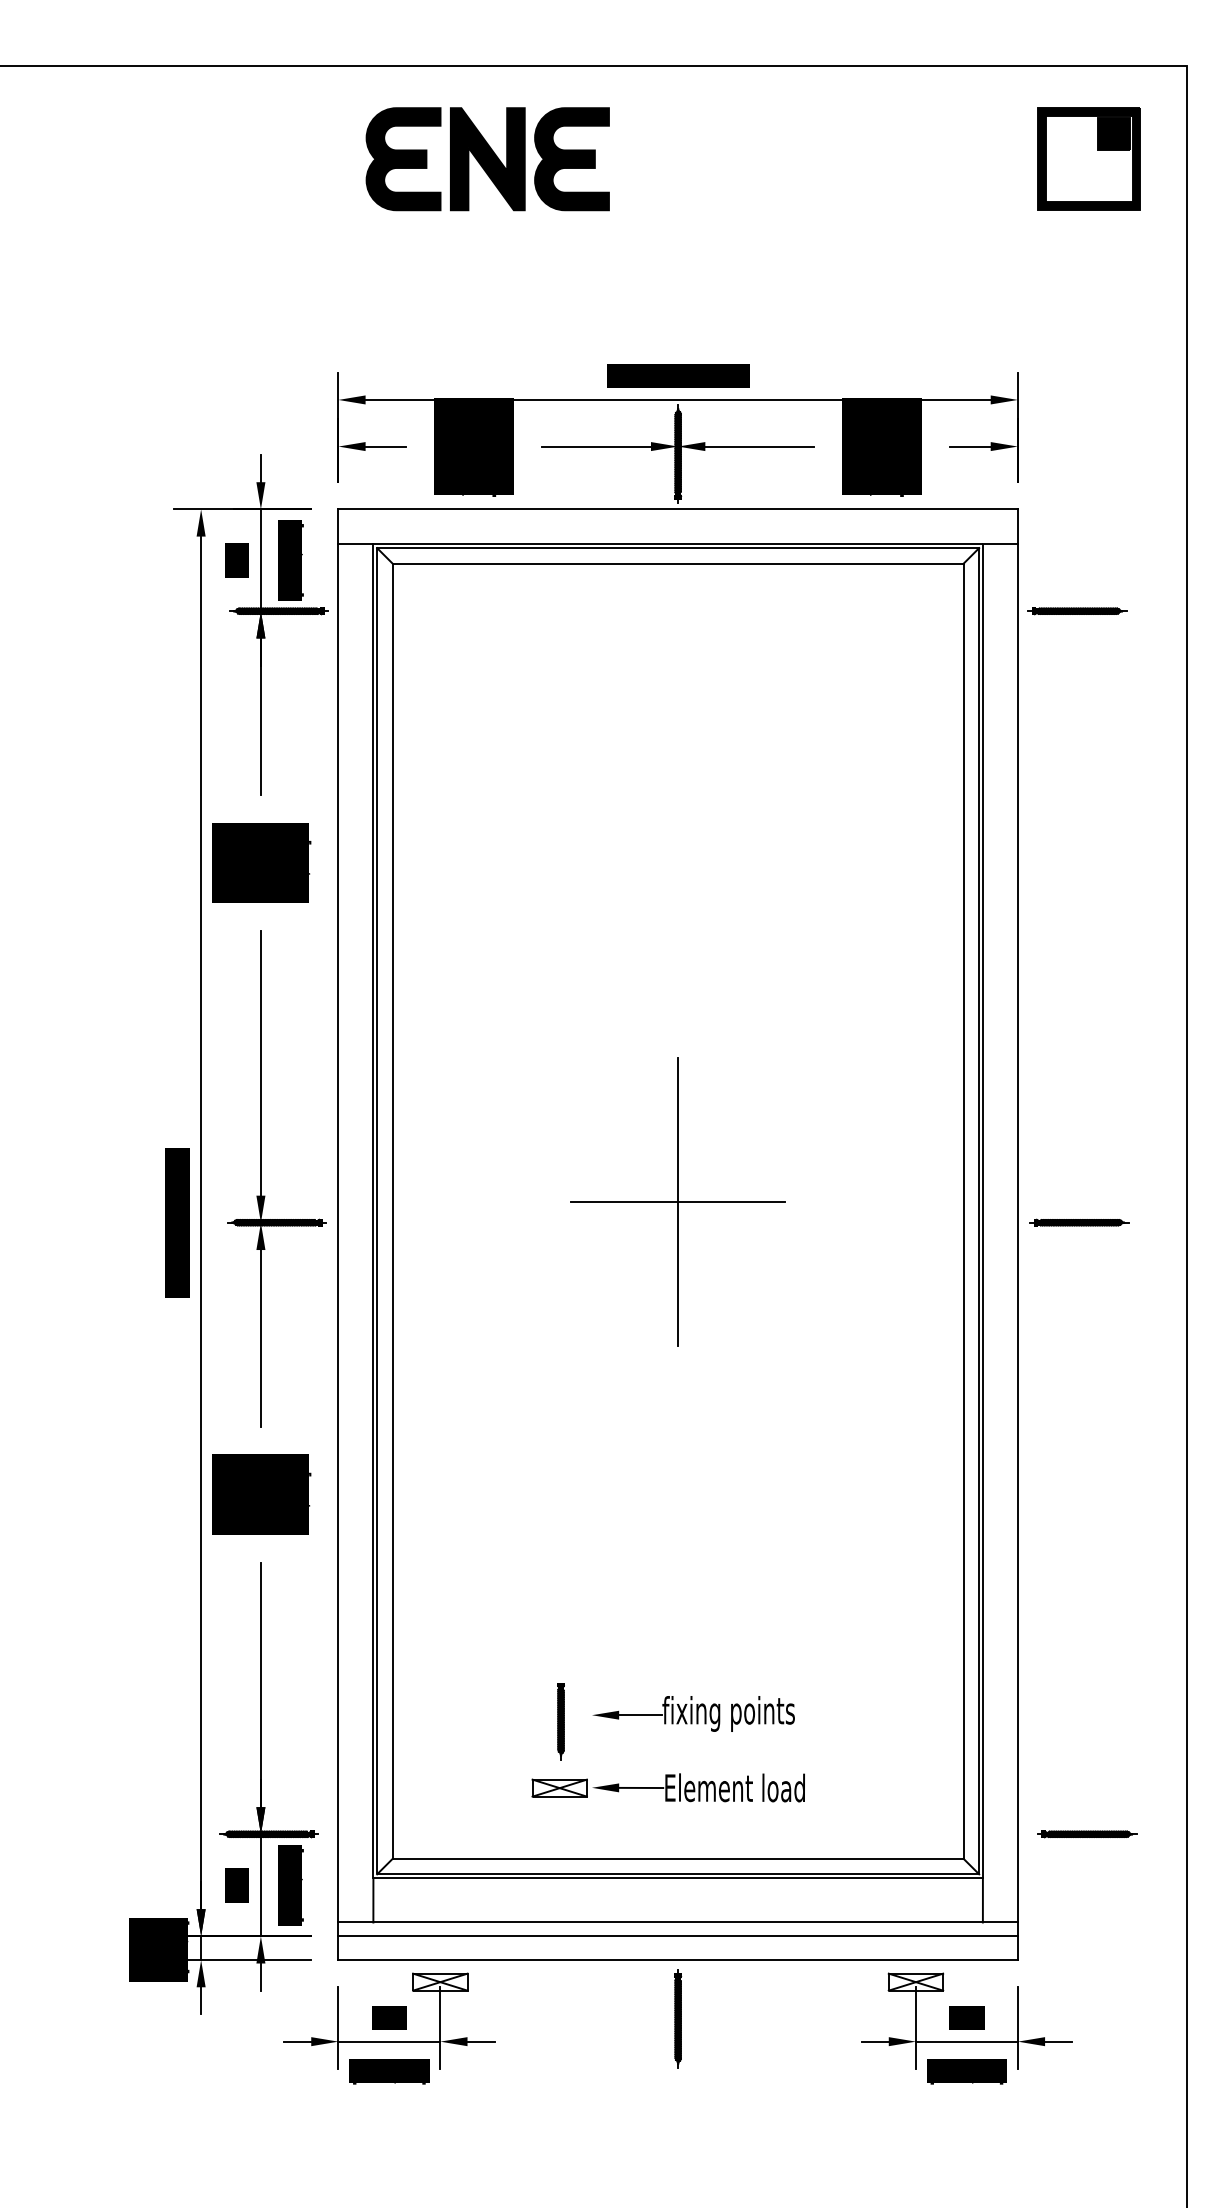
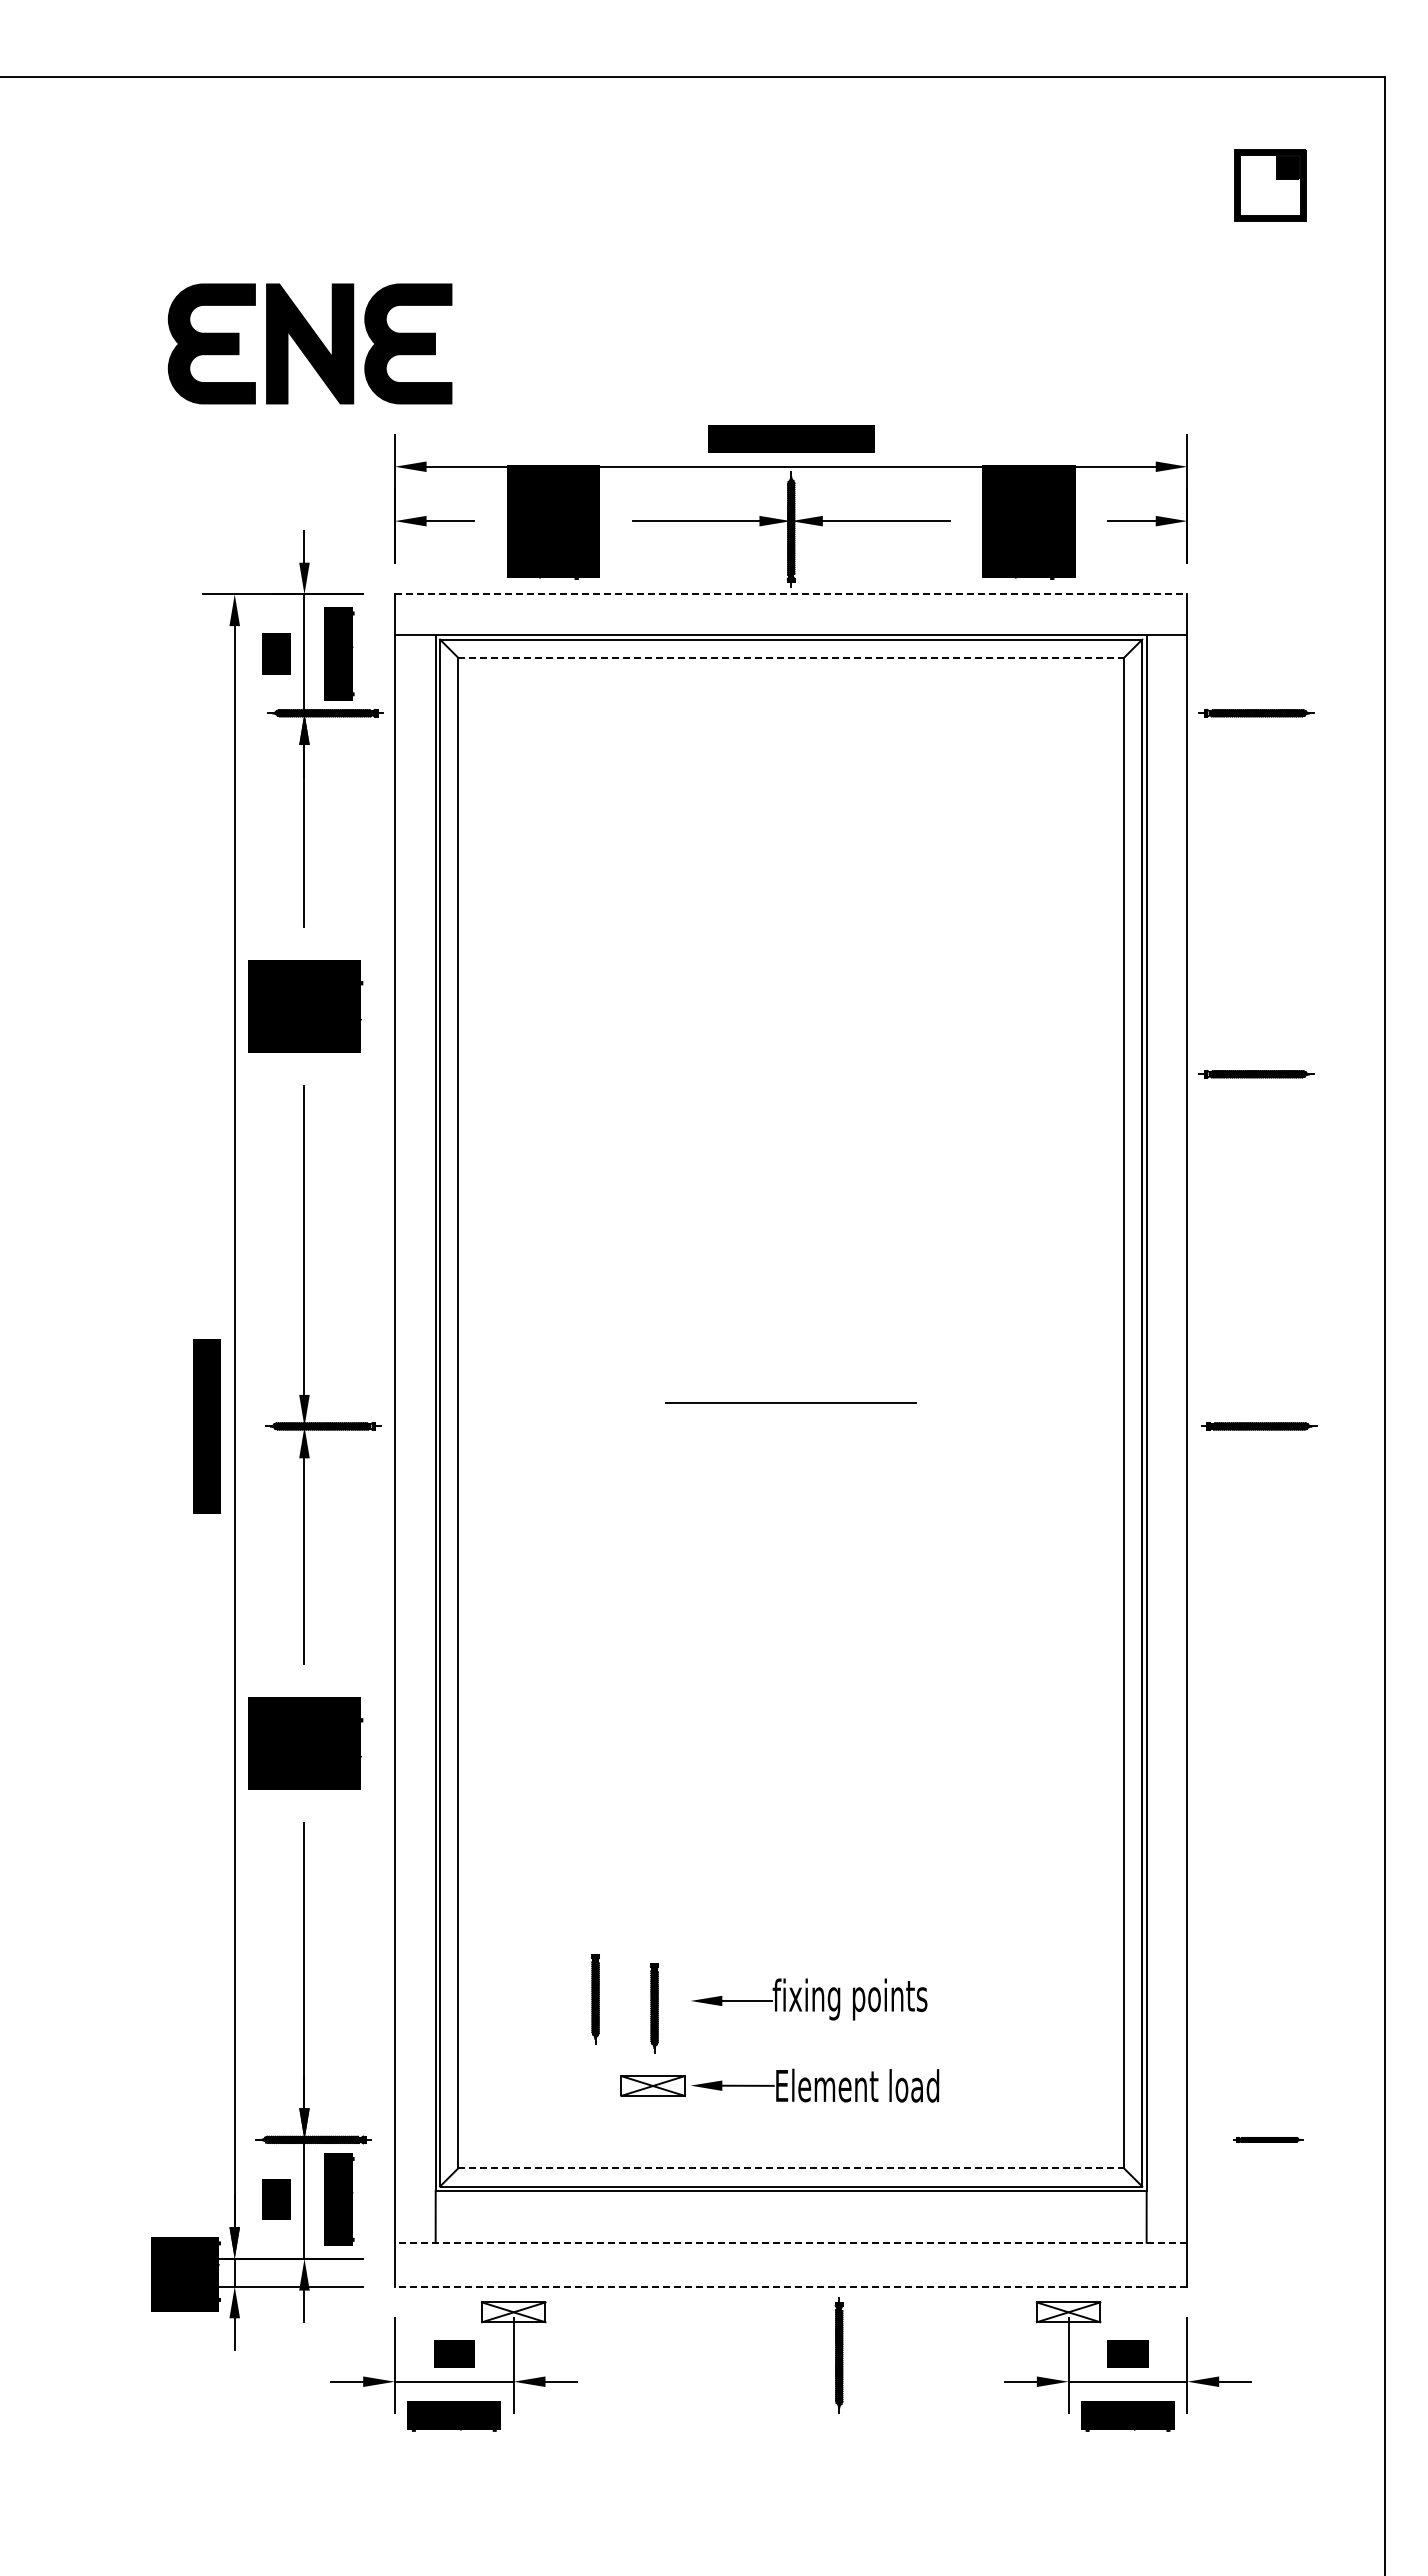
part: (487, 158) -> (309, 343), moved
part: (1089, 158) -> (1270, 185), size x0.6
line: (678, 509) -> (791, 594), solid -> dashed
line: (678, 563) -> (791, 657), solid -> dashed
part: (1077, 920) -> (1256, 1074), added
line: (678, 1202) -> (791, 1402), removed
part: (510, 1713) -> (595, 1999), added
part: (1087, 1833) -> (1268, 2139), size x0.6
line: (678, 1858) -> (791, 2168), solid -> dashed
line: (677, 1922) -> (790, 2242), solid -> dashed
line: (677, 1936) -> (790, 2258), removed
line: (677, 1960) -> (790, 2286), solid -> dashed
part: (677, 2019) -> (838, 2355), moved

